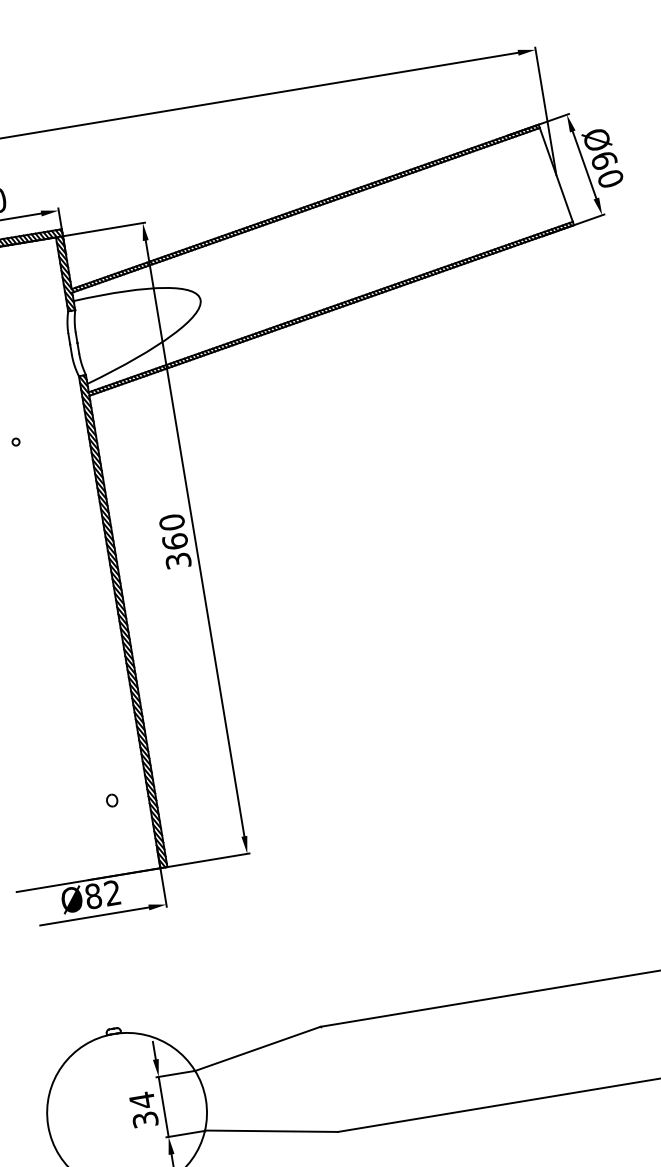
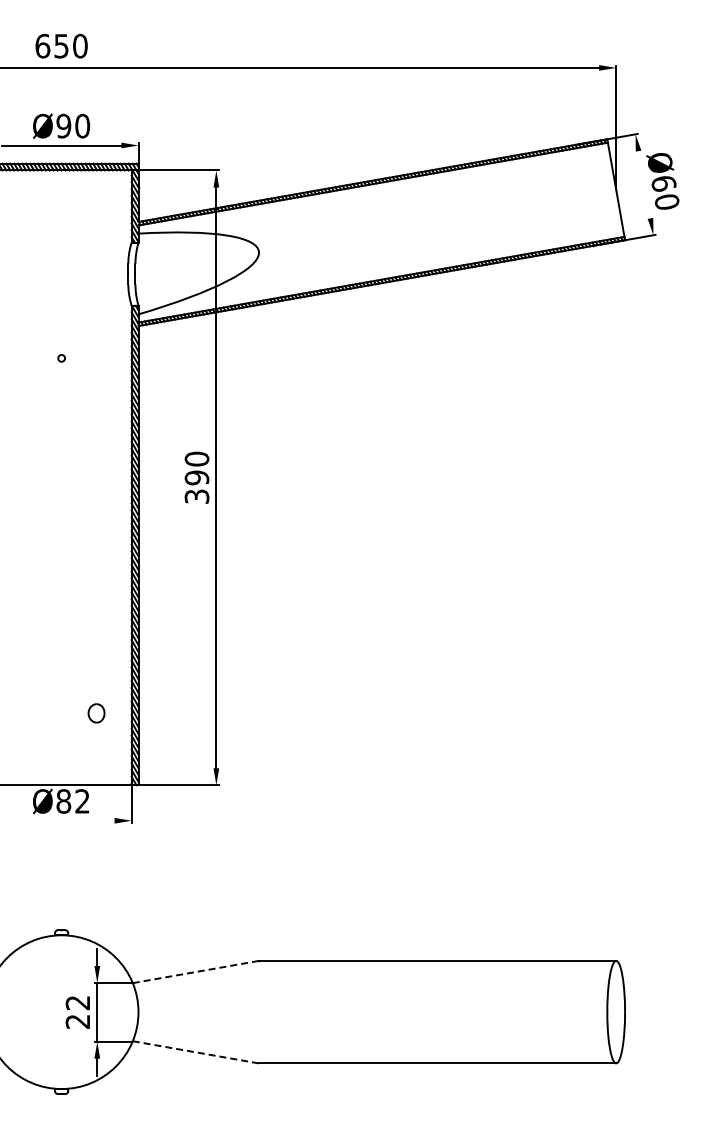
line: (584, 164) -> (644, 184), removed
text: (174, 541) -> (196, 477), 360 -> 390
part: (112, 800) -> (96, 713), size x1.6
line: (94, 916) -> (61, 820), removed
line: (257, 1049) -> (195, 972), solid -> dashed
text: (143, 1109) -> (77, 1011), 34 -> 22
line: (271, 1131) -> (195, 1052), solid -> dashed

